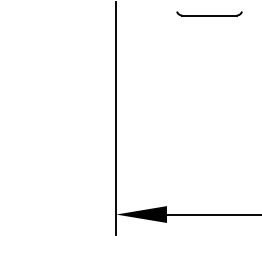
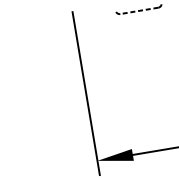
line: (209, 15) -> (139, 10), solid -> dashed

